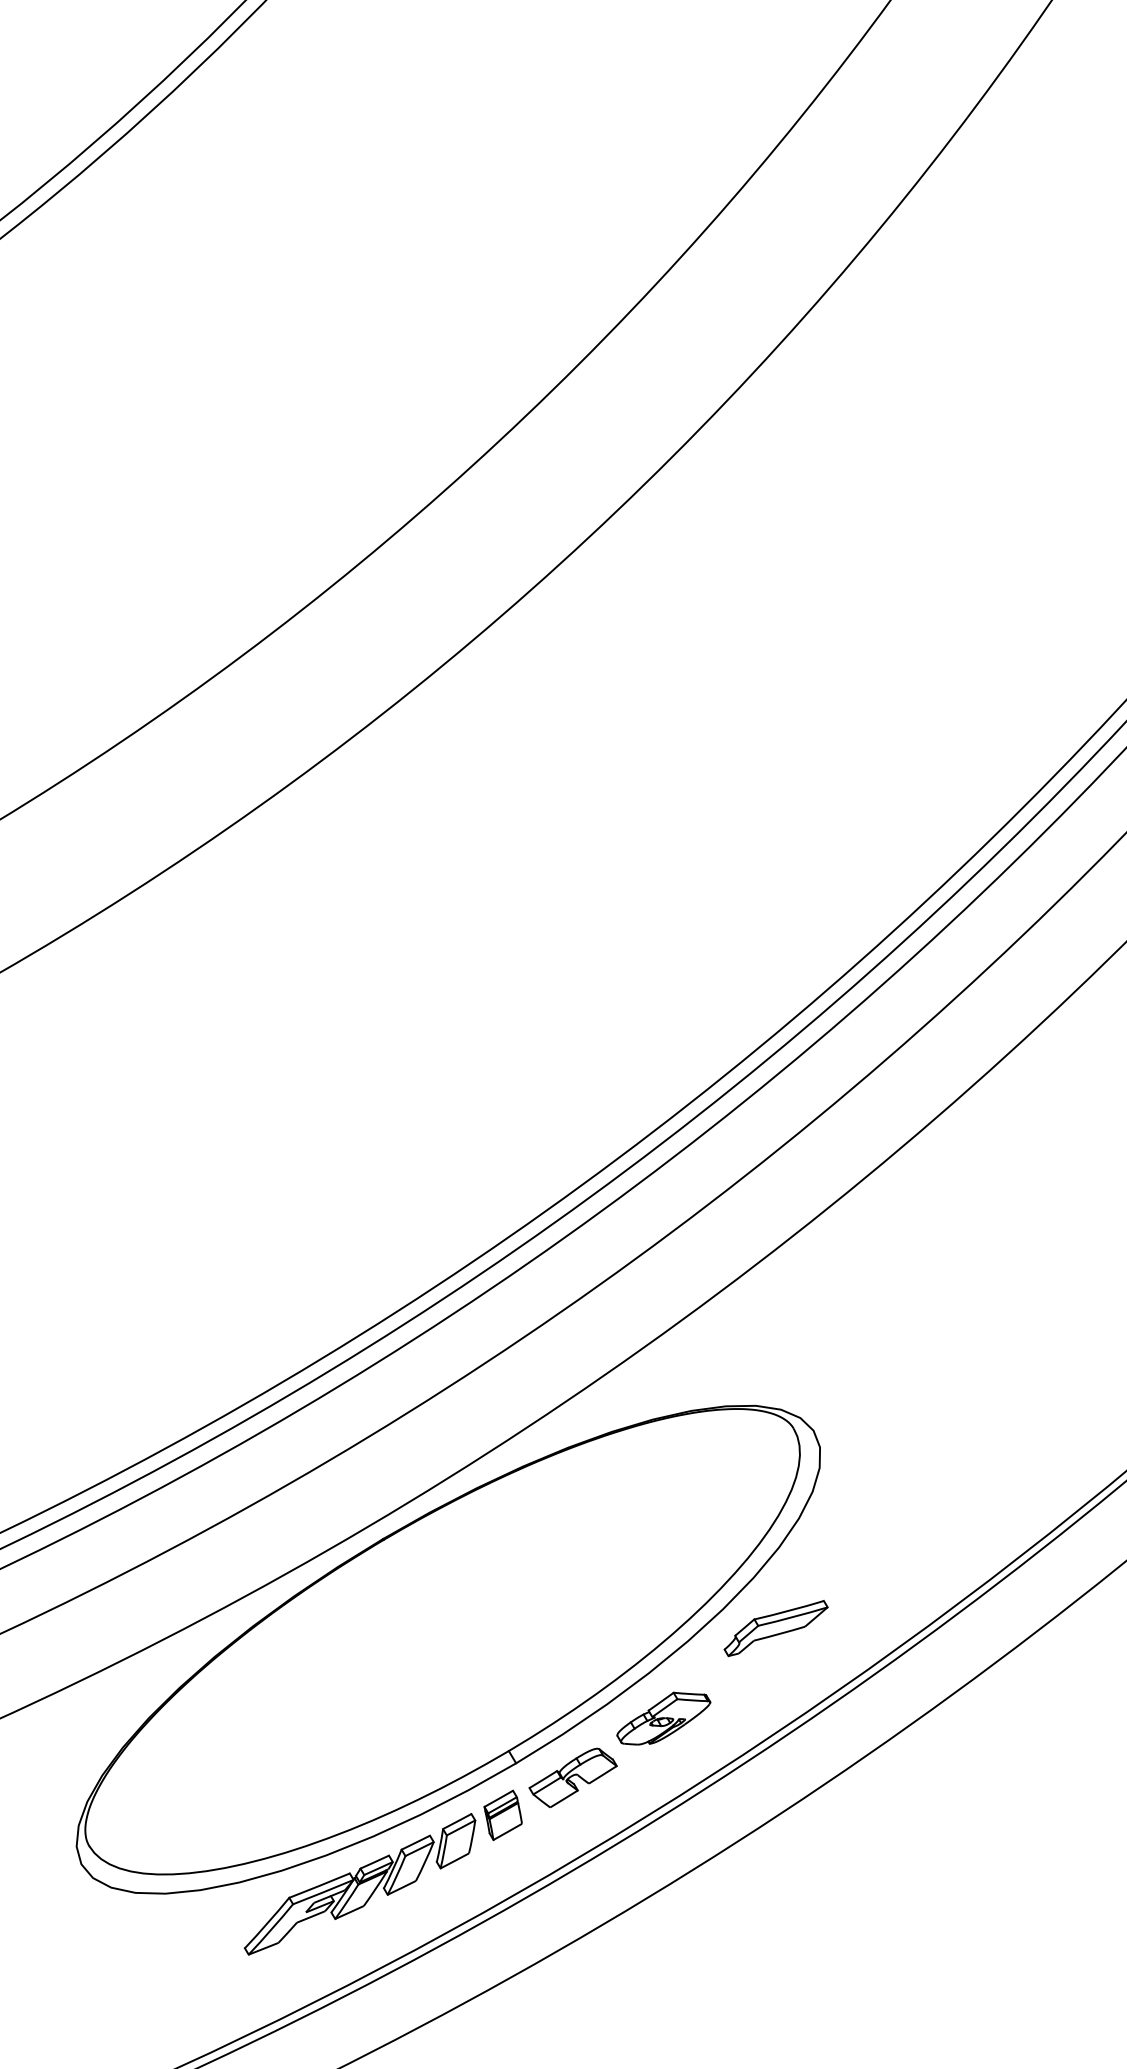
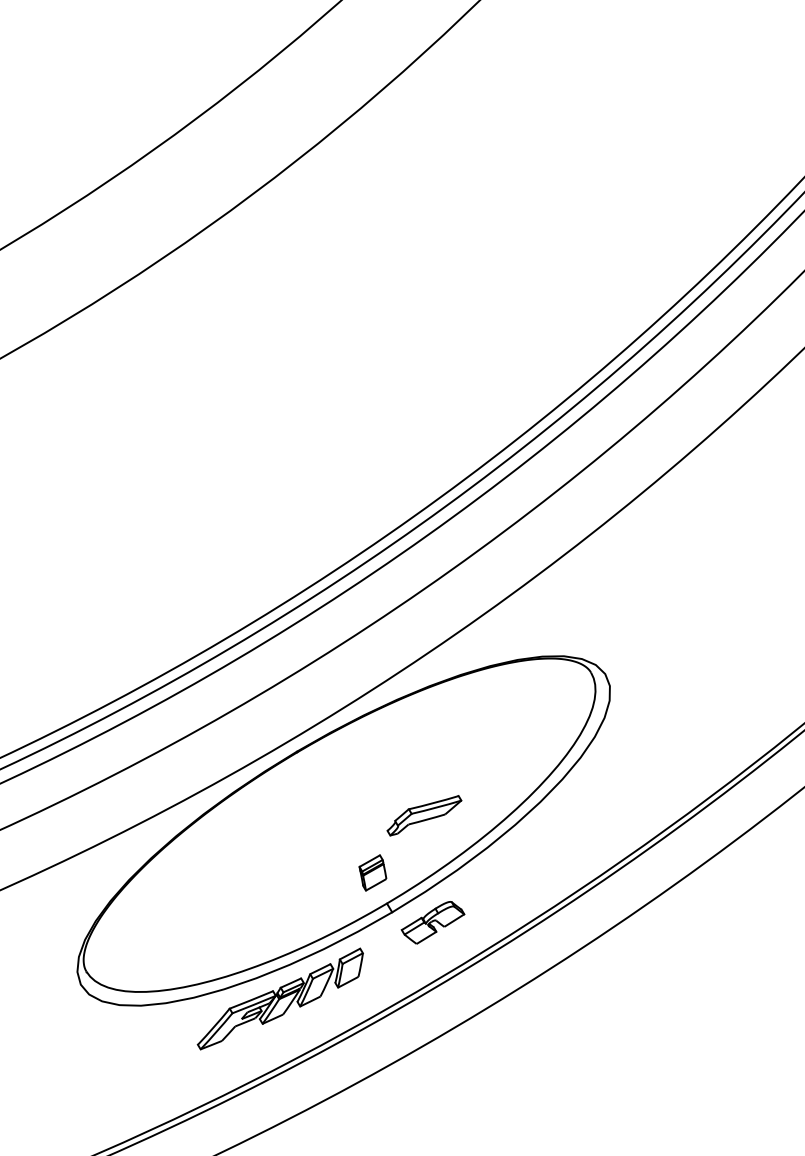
part: (775, 1628) -> (424, 815), moved
part: (663, 1718) -> (497, 880), removed
part: (502, 1815) -> (372, 873), moved

